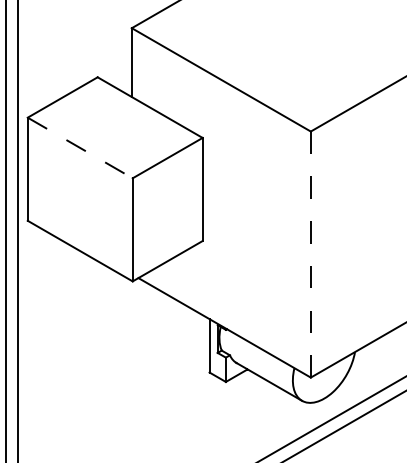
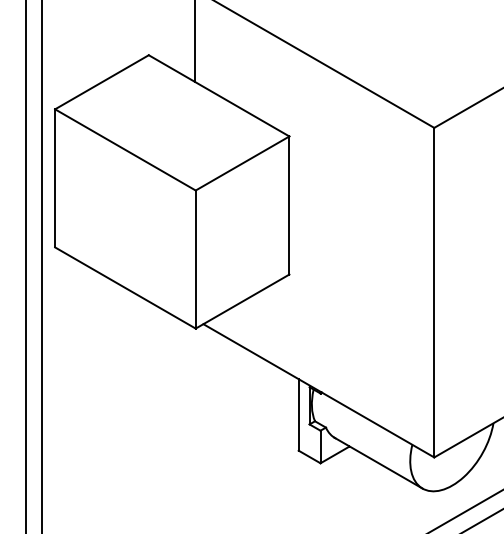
line: (80, 148) -> (125, 150), dashed -> solid
line: (310, 254) -> (433, 292), dashed -> solid

